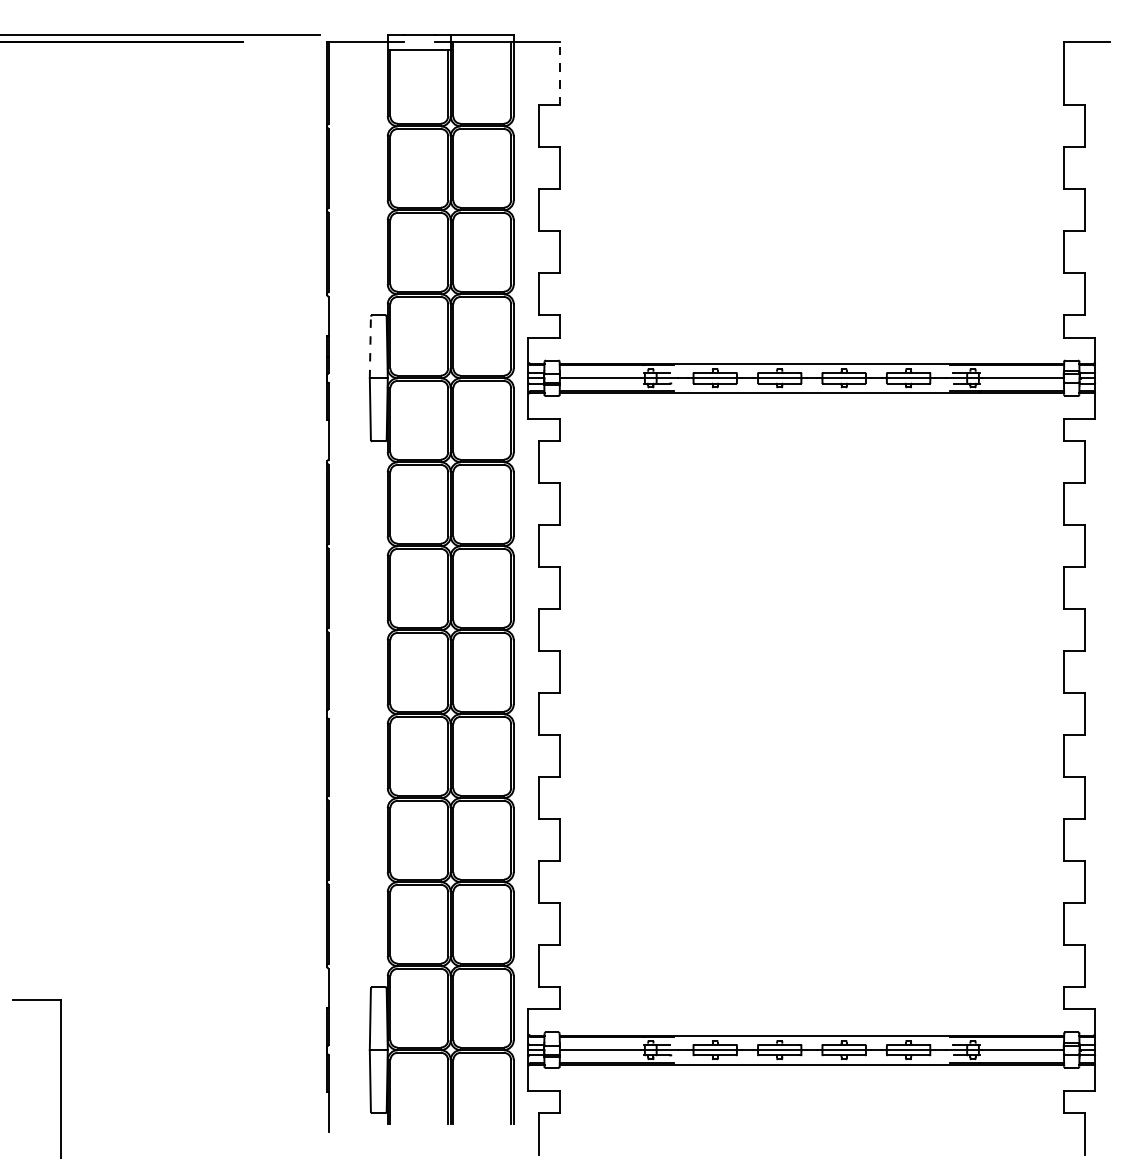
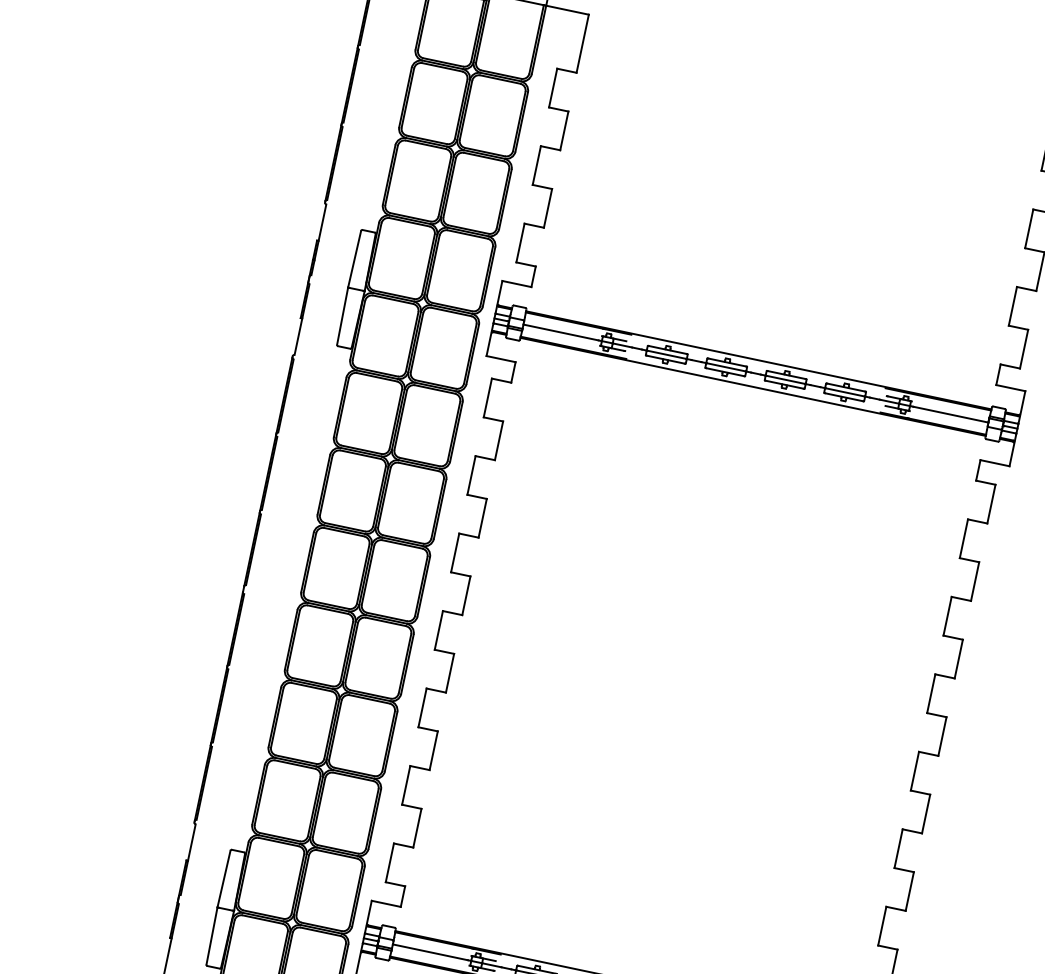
line: (559, 73) -> (582, 43), dashed -> solid
line: (370, 347) -> (354, 259), dashed -> solid

